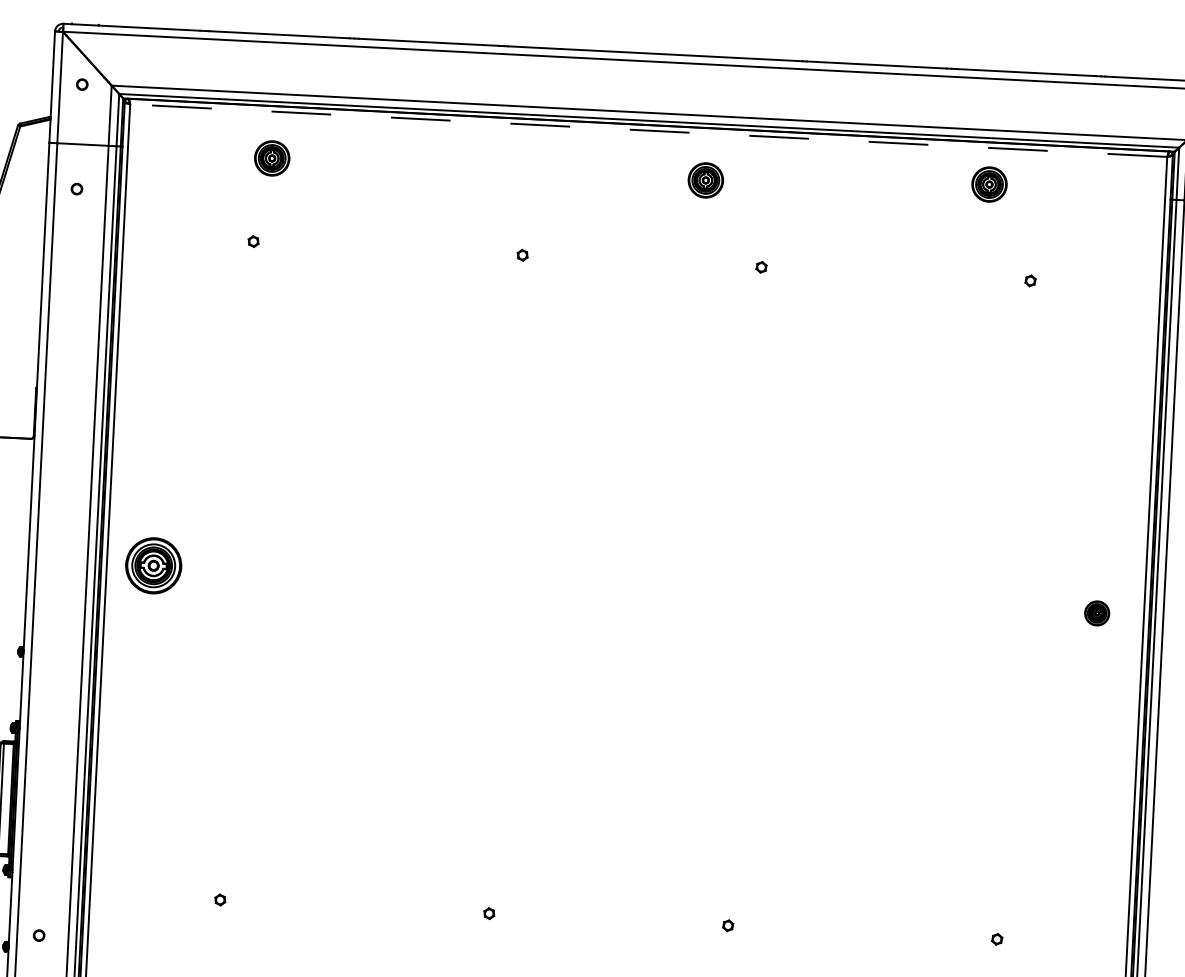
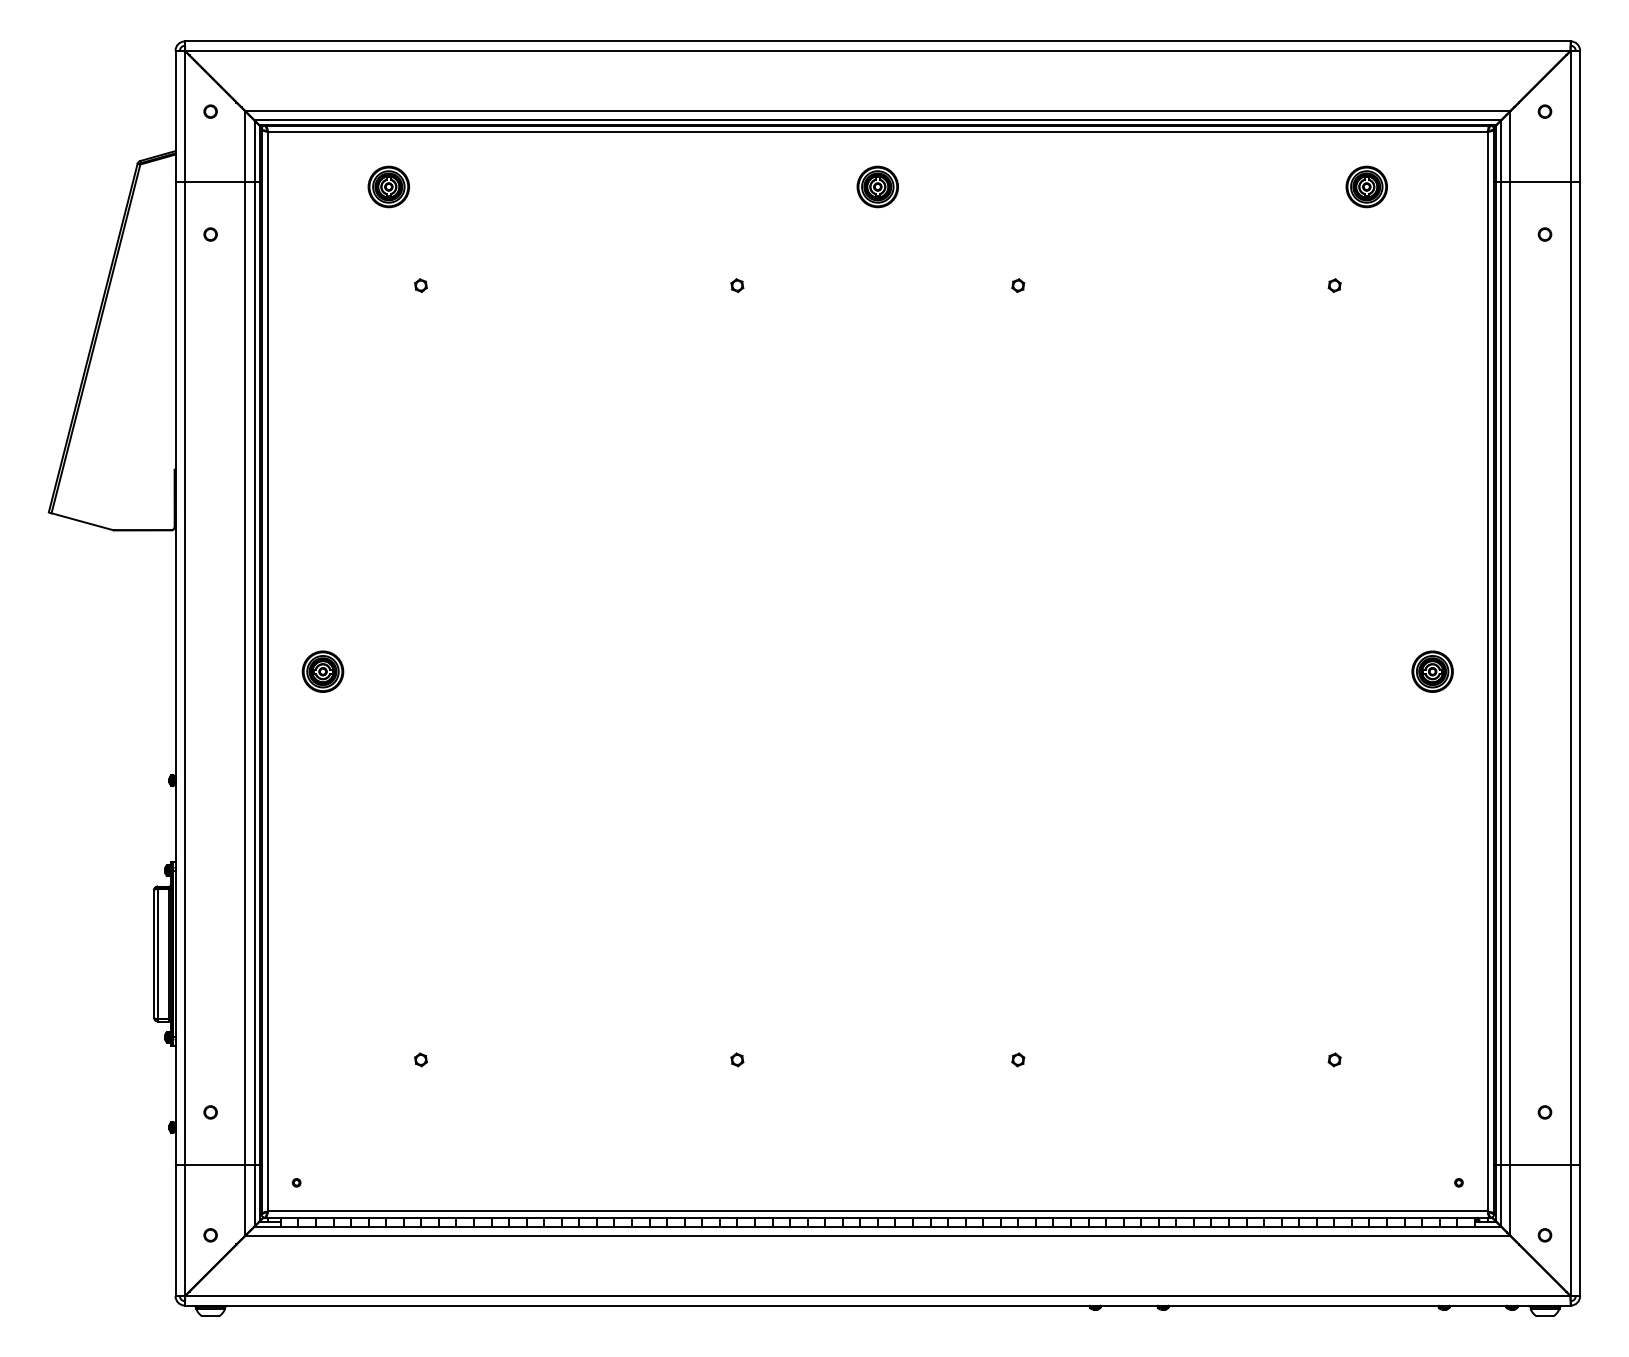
line: (648, 130) -> (877, 131), dashed -> solid
part: (271, 158) -> (388, 186), moved
part: (705, 180) -> (877, 186), moved
part: (989, 184) -> (1366, 186), moved
part: (153, 565) -> (322, 671), size x0.62
part: (1097, 613) -> (1432, 671), size x1.43

